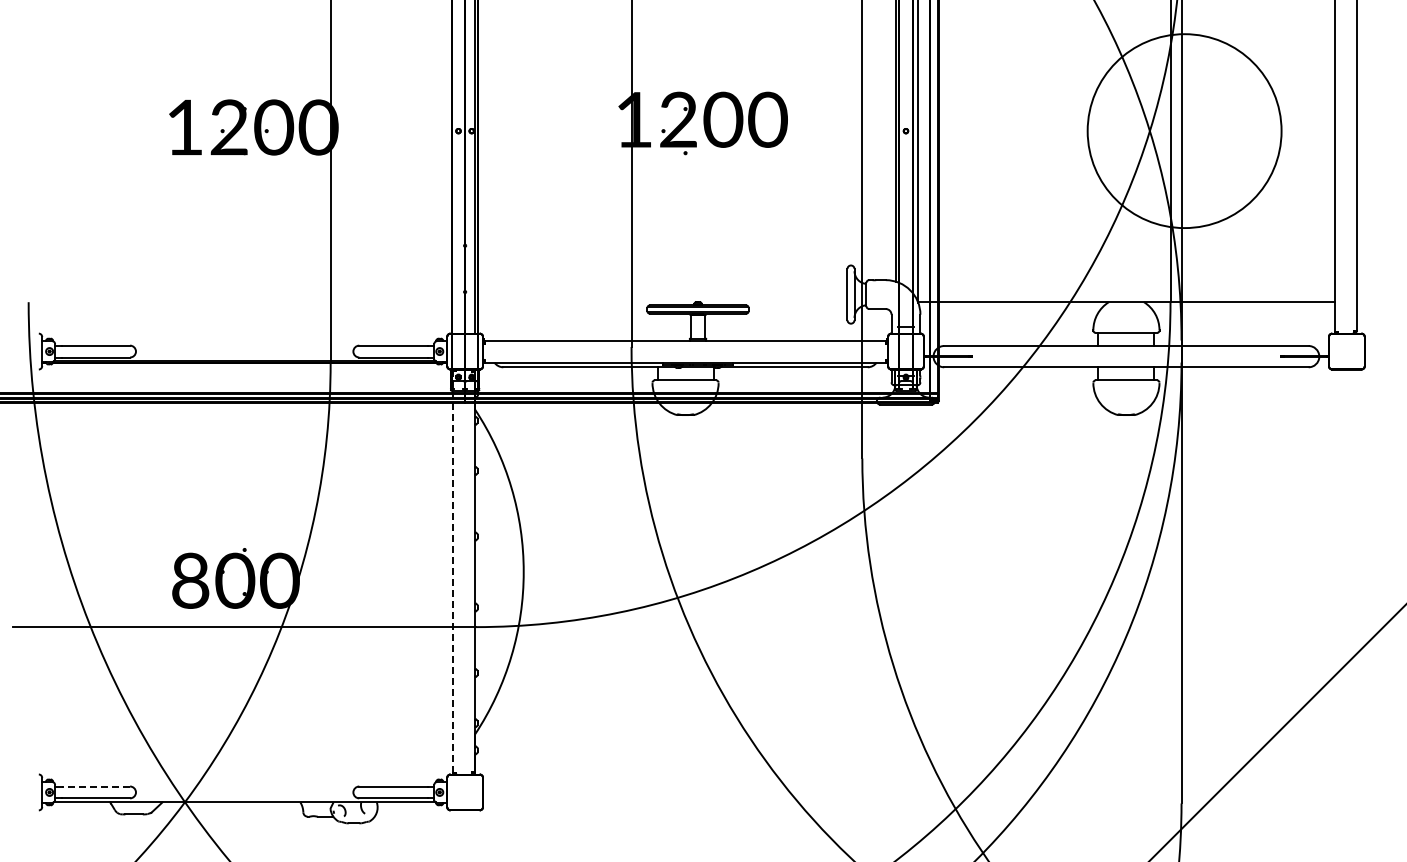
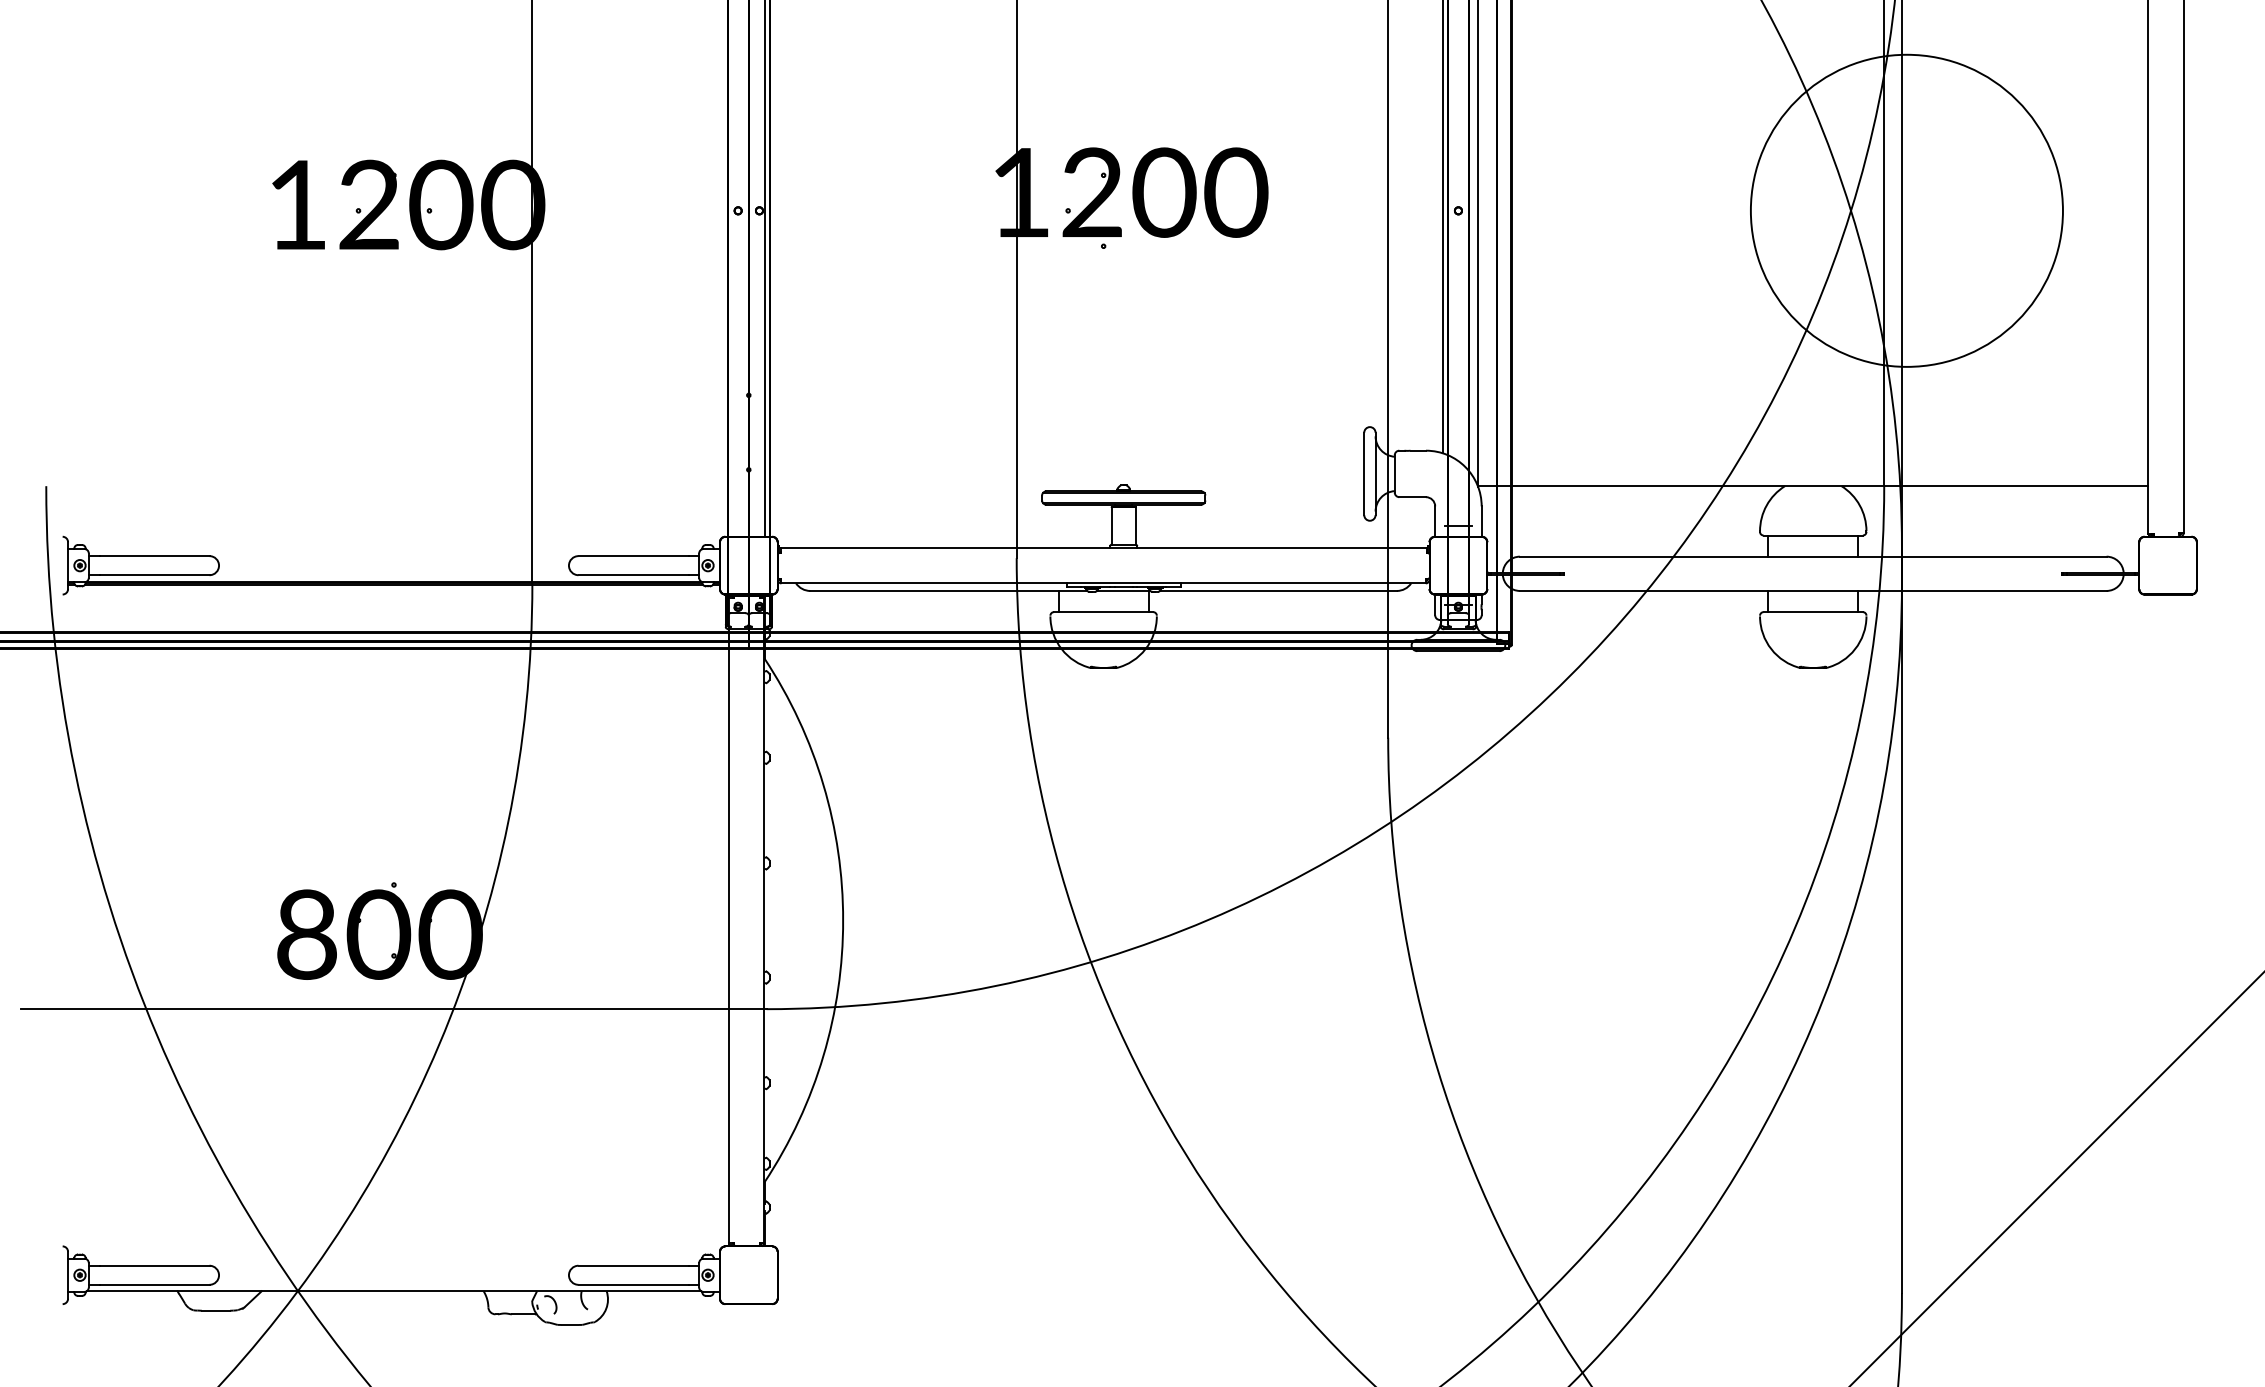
line: (452, 572) -> (728, 921), dashed -> solid
line: (95, 786) -> (153, 1265), dashed -> solid

